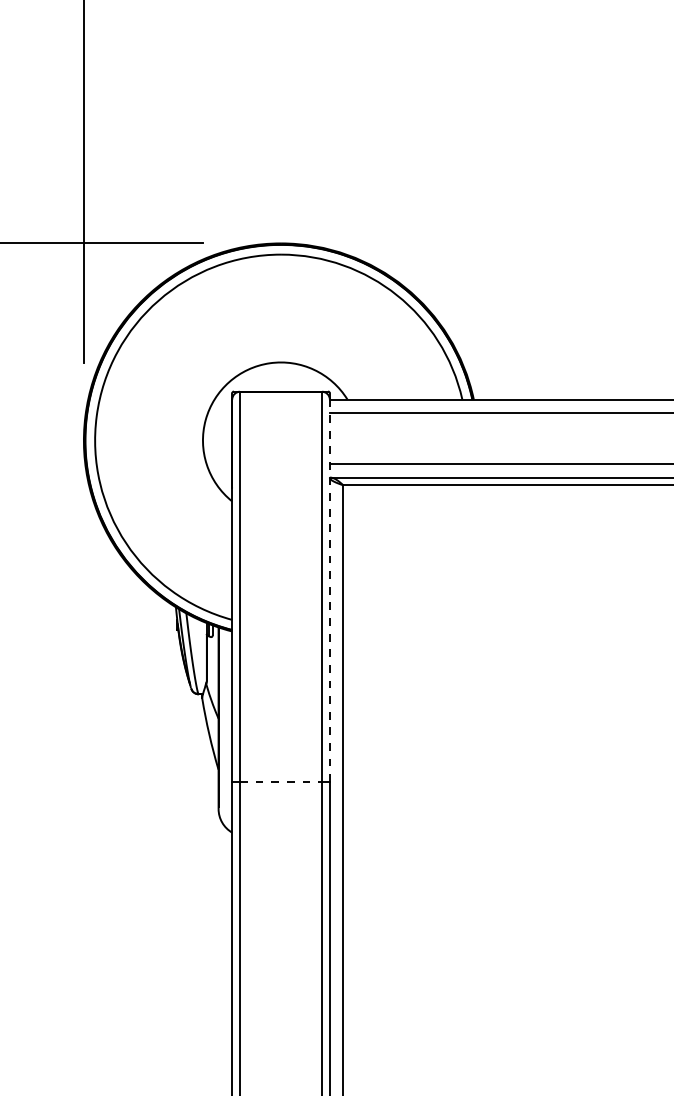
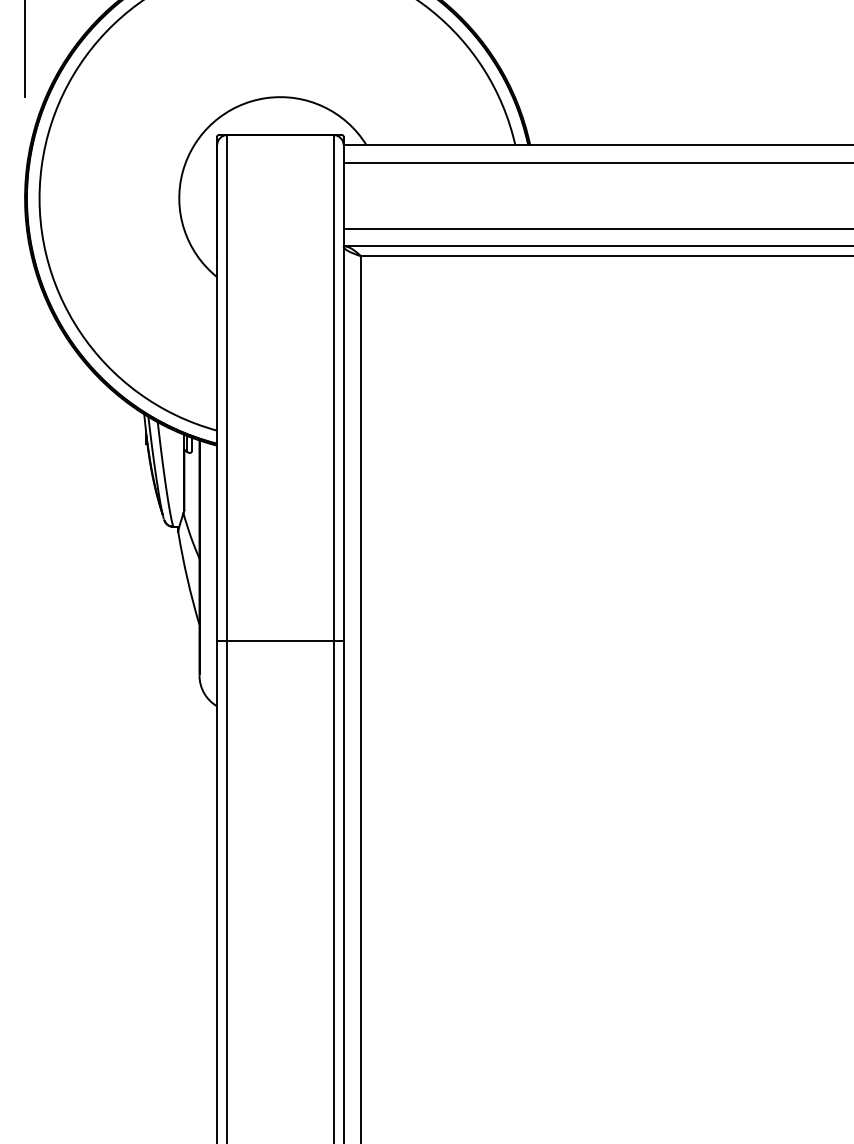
line: (329, 590) -> (343, 392), dashed -> solid
line: (281, 782) -> (281, 641), dashed -> solid

